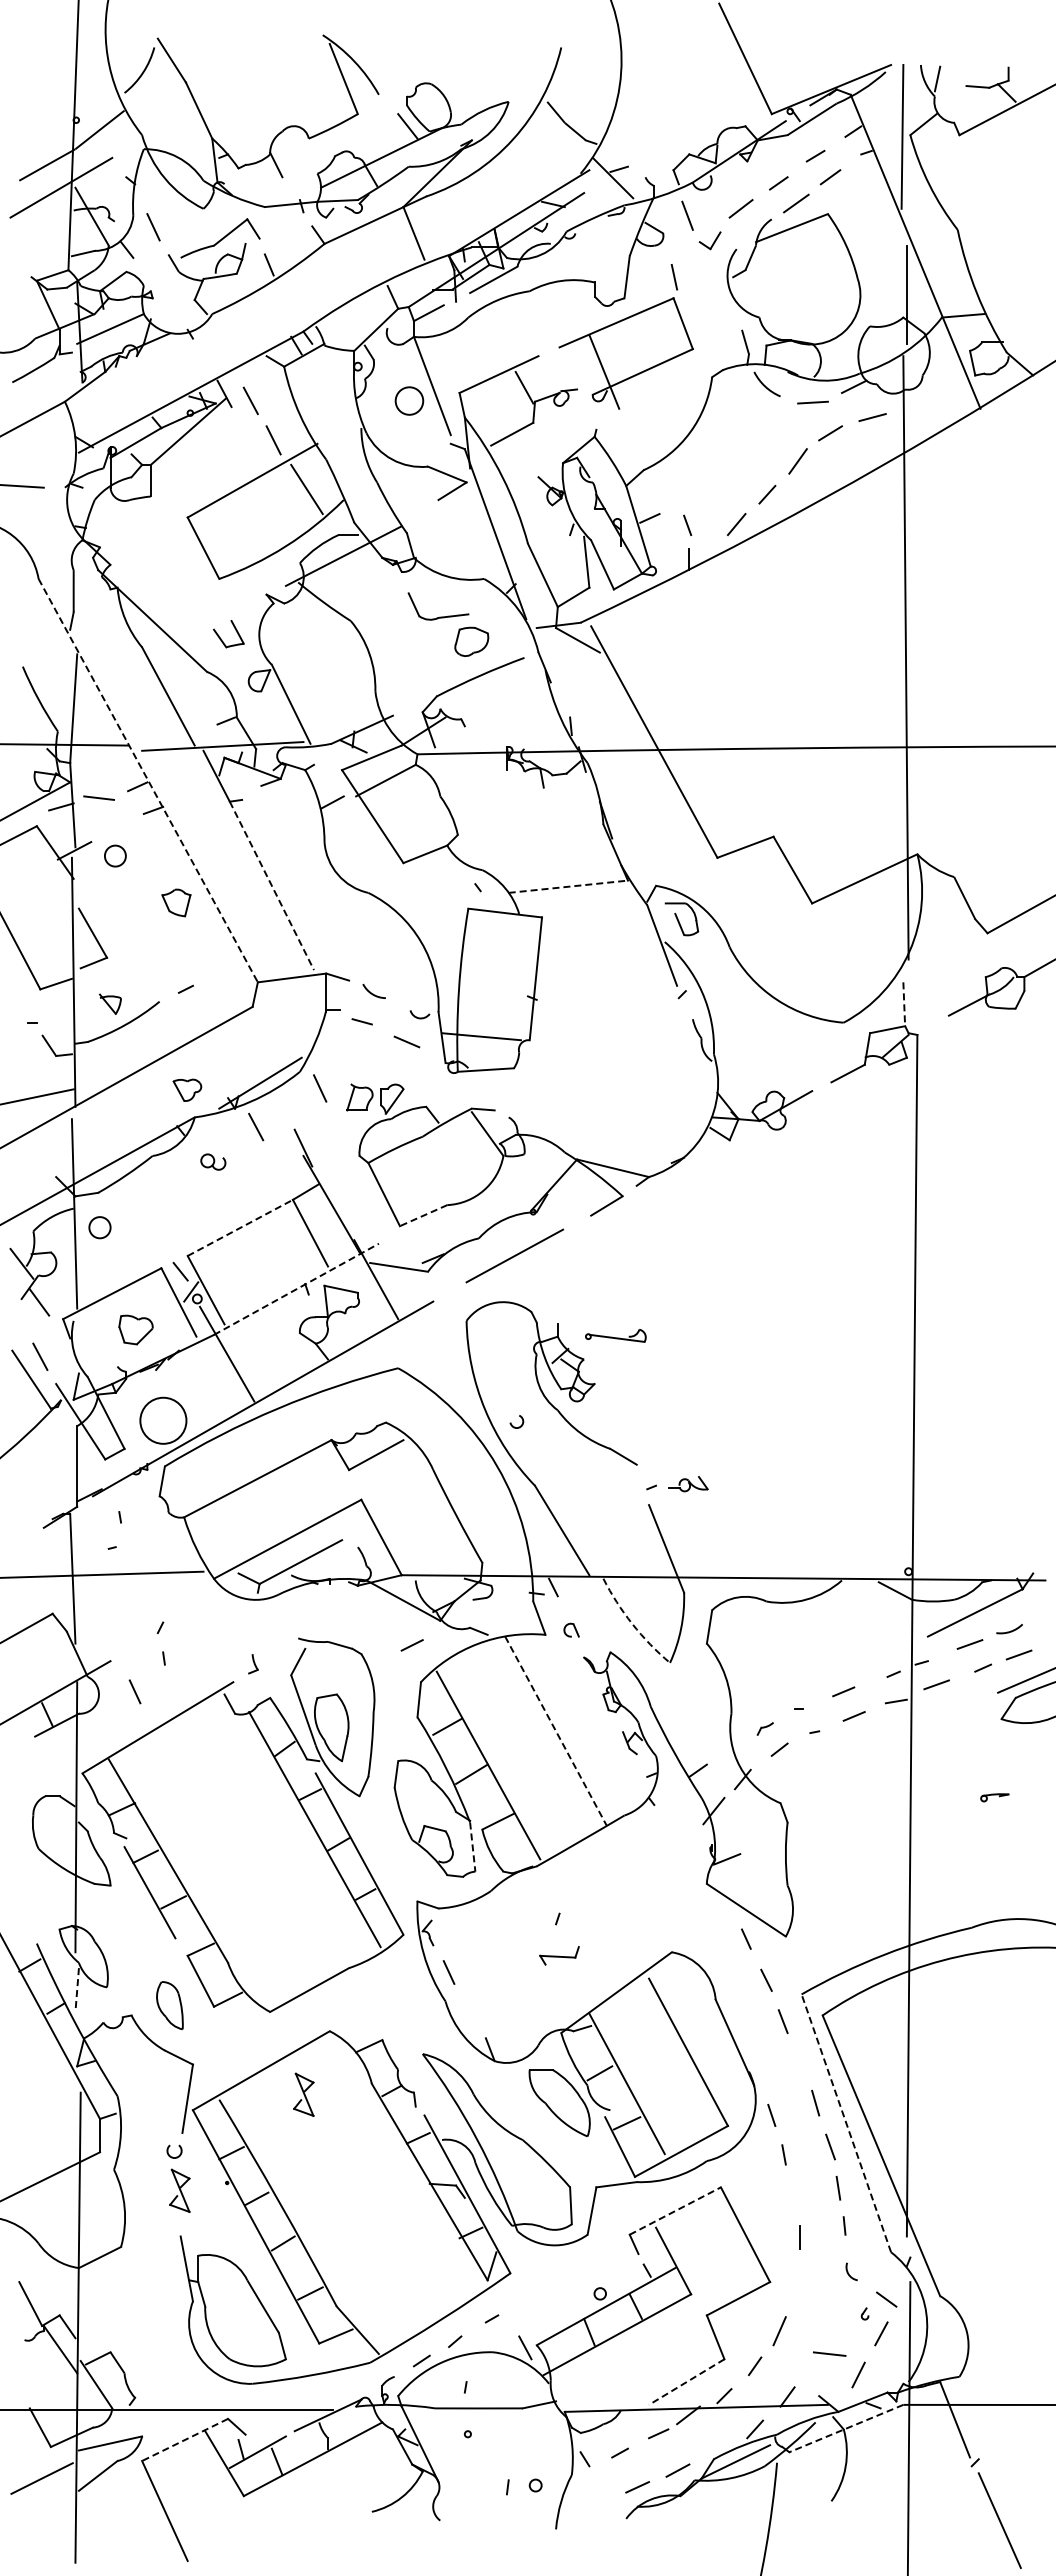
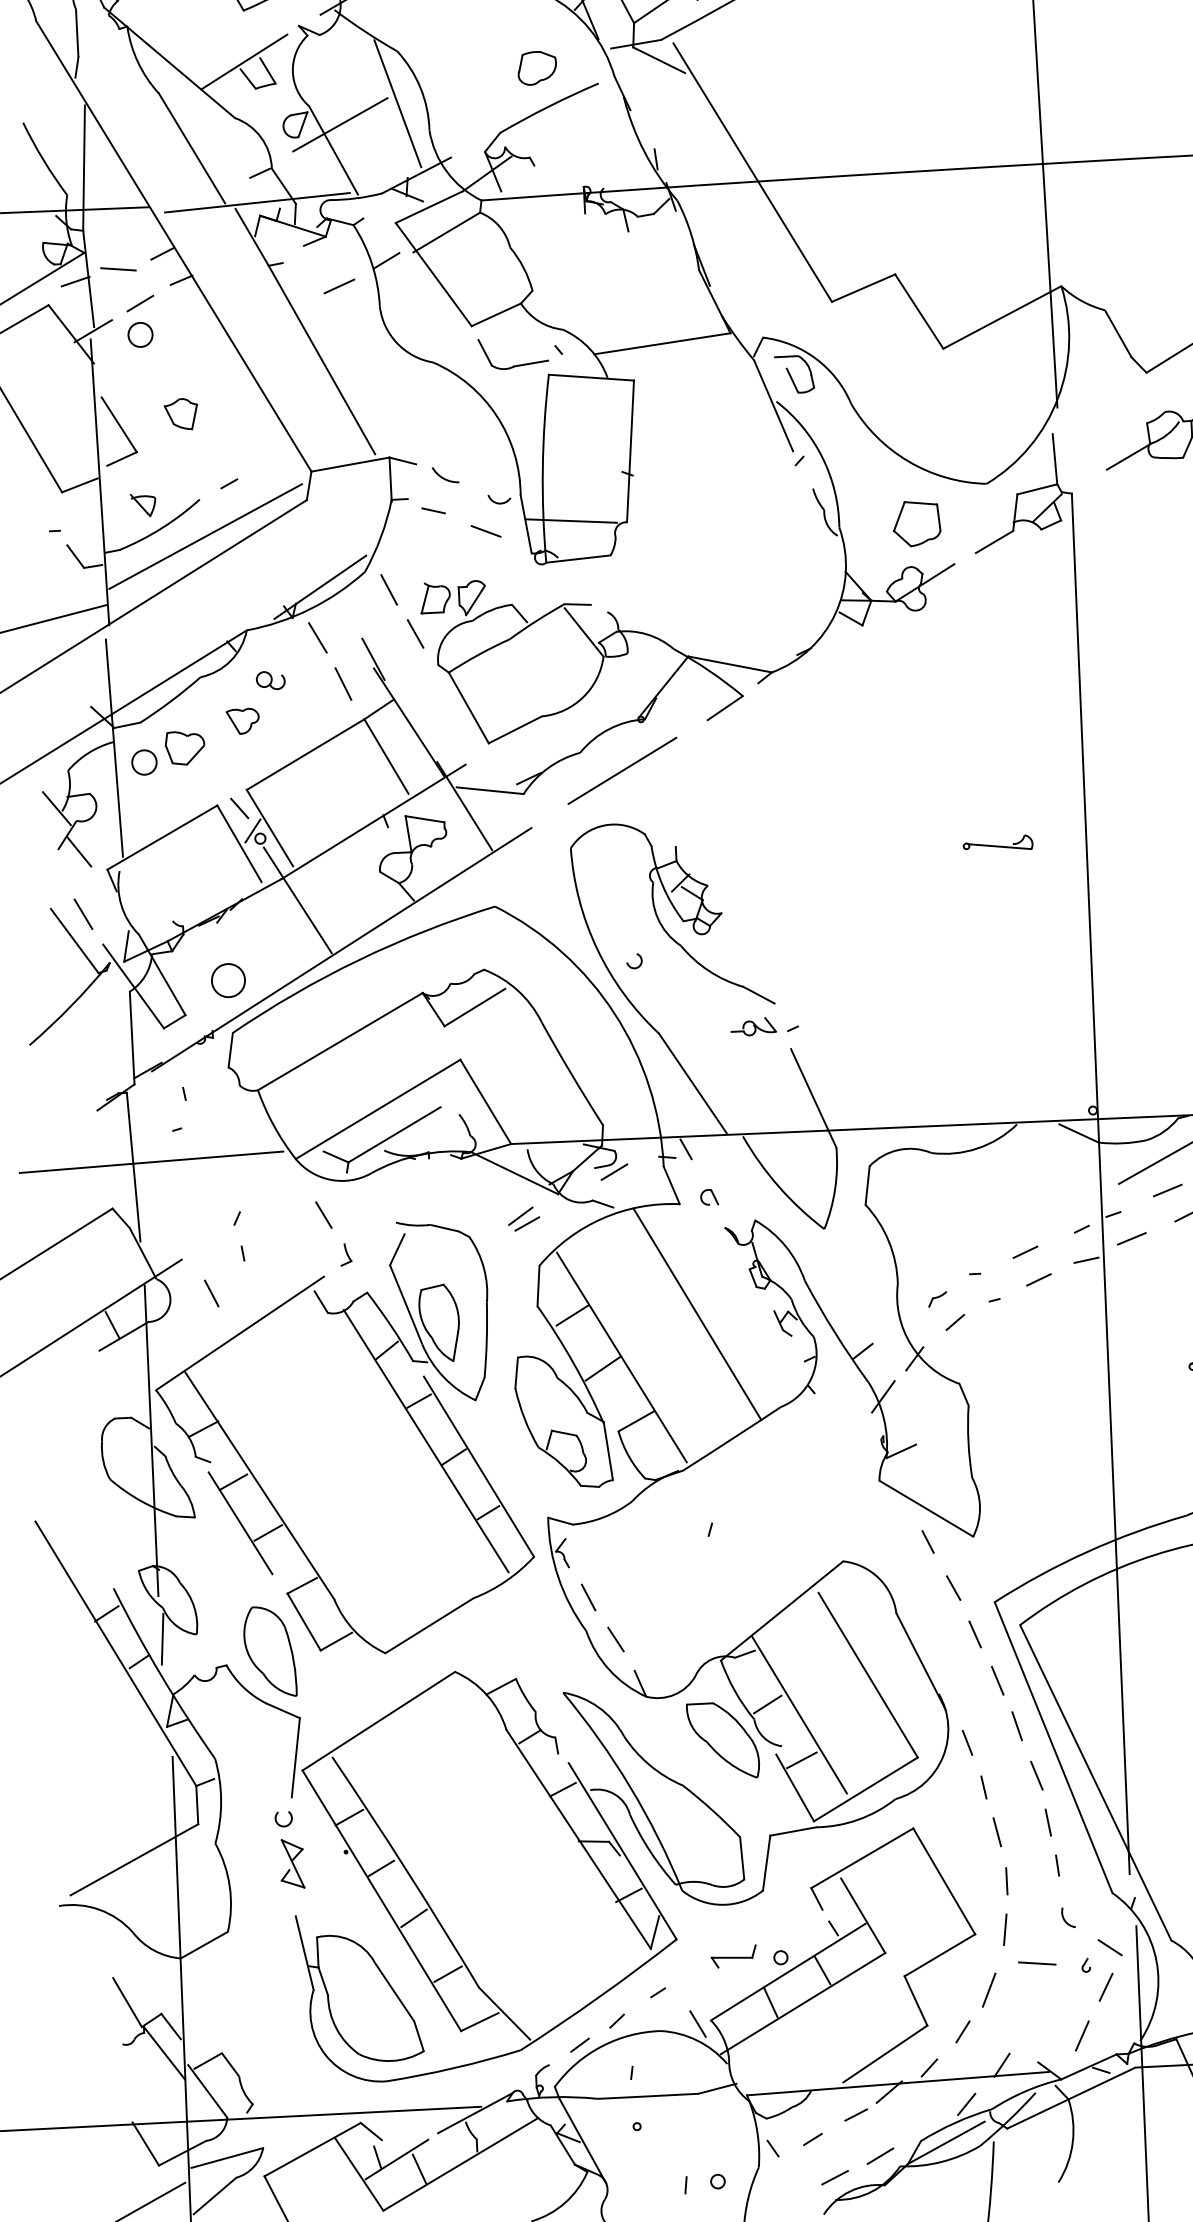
part: (439, 616) -> (515, 364), moved
line: (217, 623) -> (244, 61), added
line: (348, 666) -> (397, 103), added
line: (298, 682) -> (340, 124), added
line: (148, 780) -> (174, 246), dashed -> solid
line: (290, 822) -> (339, 286), added
line: (116, 828) -> (140, 303), added
line: (272, 886) -> (322, 360), dashed -> solid
line: (568, 886) -> (662, 343), dashed -> solid
part: (176, 902) -> (181, 413), moved
line: (904, 1004) -> (1055, 459), dashed -> solid
line: (163, 1033) -> (206, 535), added
part: (781, 1053) -> (916, 522), added
part: (187, 1089) -> (243, 720), moved
line: (341, 1127) -> (415, 633), added
line: (276, 1168) -> (343, 684), added
line: (423, 1215) -> (515, 729), dashed -> solid
line: (240, 1227) -> (305, 754), dashed -> solid
line: (296, 1289) -> (373, 822), dashed -> solid
part: (135, 1329) -> (184, 747), moved
part: (615, 1335) -> (997, 843), moved
circle: (163, 1420) -> (228, 980), size x0.62
part: (688, 1484) -> (753, 1027), moved
line: (489, 1604) -> (613, 1172), added
arc: (632, 1624) -> (779, 1187), dashed -> solid
line: (235, 1628) -> (323, 1214), added
line: (406, 1638) -> (520, 1216), added
line: (556, 1731) -> (697, 1314), dashed -> solid
line: (472, 1847) -> (608, 1452), dashed -> solid
part: (559, 1955) -> (733, 1956), moved
line: (77, 1990) -> (162, 1639), dashed -> solid
part: (169, 2005) -> (269, 1651), size x1.67
line: (470, 2009) -> (615, 1638), added
line: (800, 2062) -> (997, 1680), added
part: (303, 2094) -> (428, 1746), removed
line: (846, 2122) -> (1053, 1746), dashed -> solid
line: (793, 2194) -> (997, 1832), added
line: (675, 2210) -> (862, 1857), dashed -> solid
line: (796, 2279) -> (1005, 1929), added
line: (829, 2353) -> (1037, 1962), moved
line: (686, 2382) -> (885, 2054), dashed -> solid
line: (846, 2428) -> (1071, 2098), dashed -> solid
line: (185, 2439) -> (313, 2149), dashed -> solid

